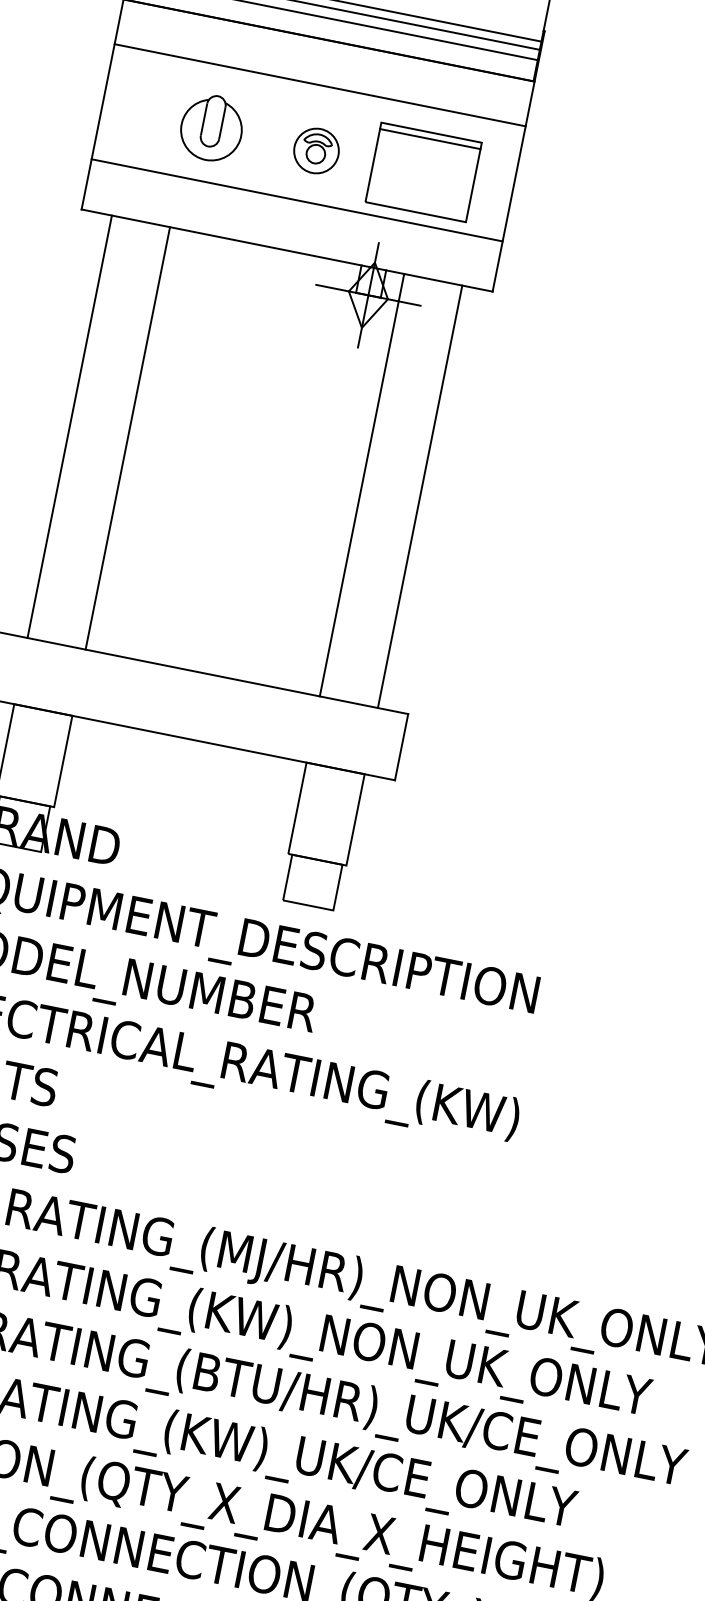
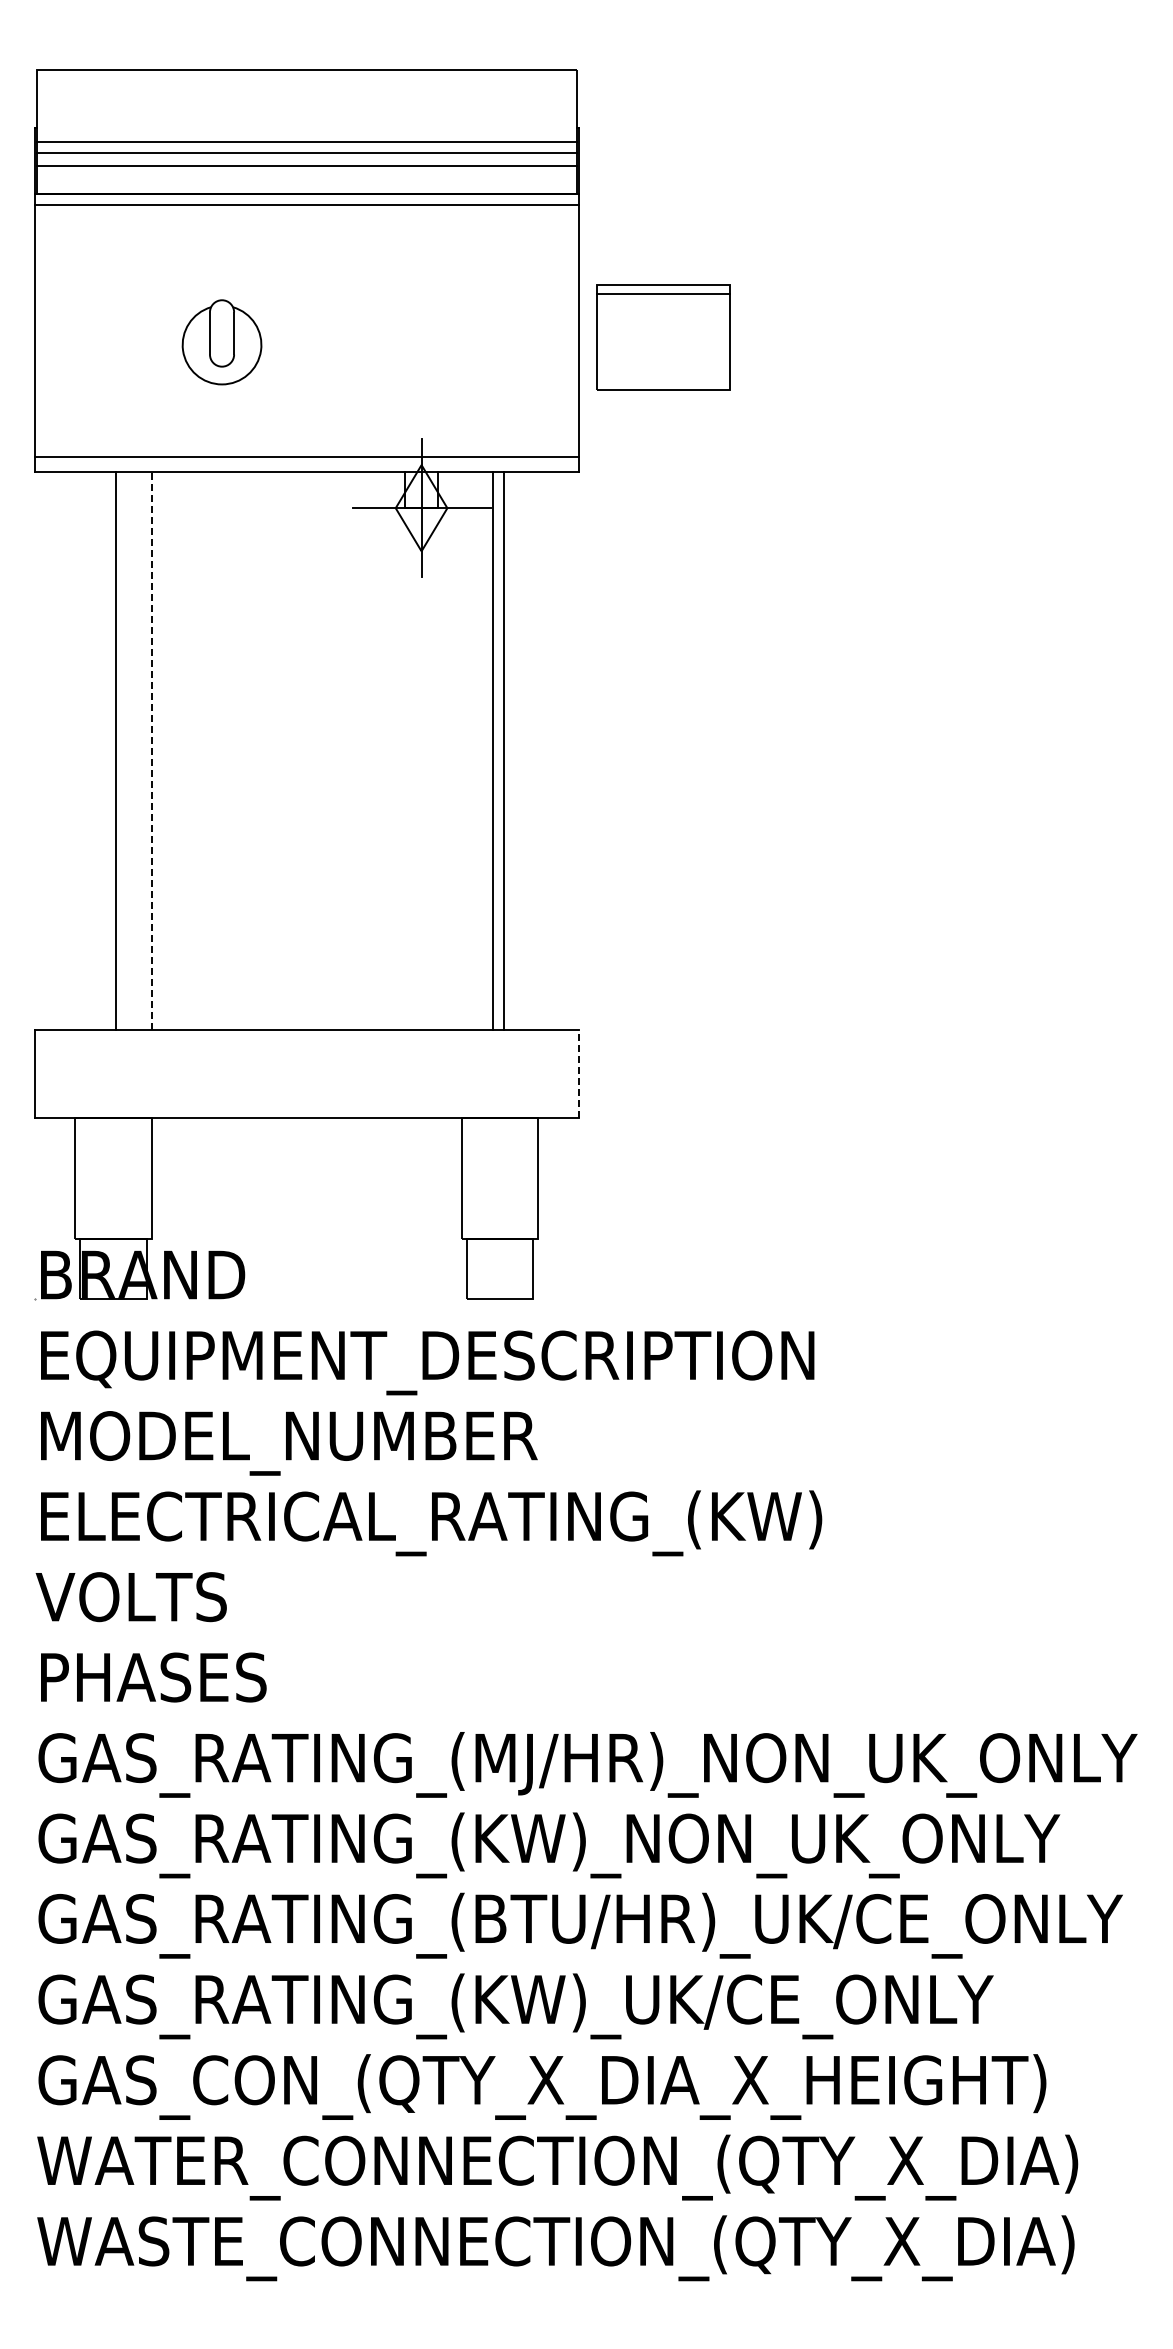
line: (319, 85) -> (306, 205), moved
part: (211, 128) -> (221, 342), moved
part: (316, 150) -> (318, 337), removed
part: (423, 172) -> (663, 337), moved
line: (296, 200) -> (306, 456), moved
line: (70, 426) -> (116, 750), moved
line: (128, 437) -> (152, 750), solid -> dashed
line: (362, 484) -> (503, 750), moved
line: (420, 496) -> (493, 750), moved
line: (401, 747) -> (578, 1074), solid -> dashed

